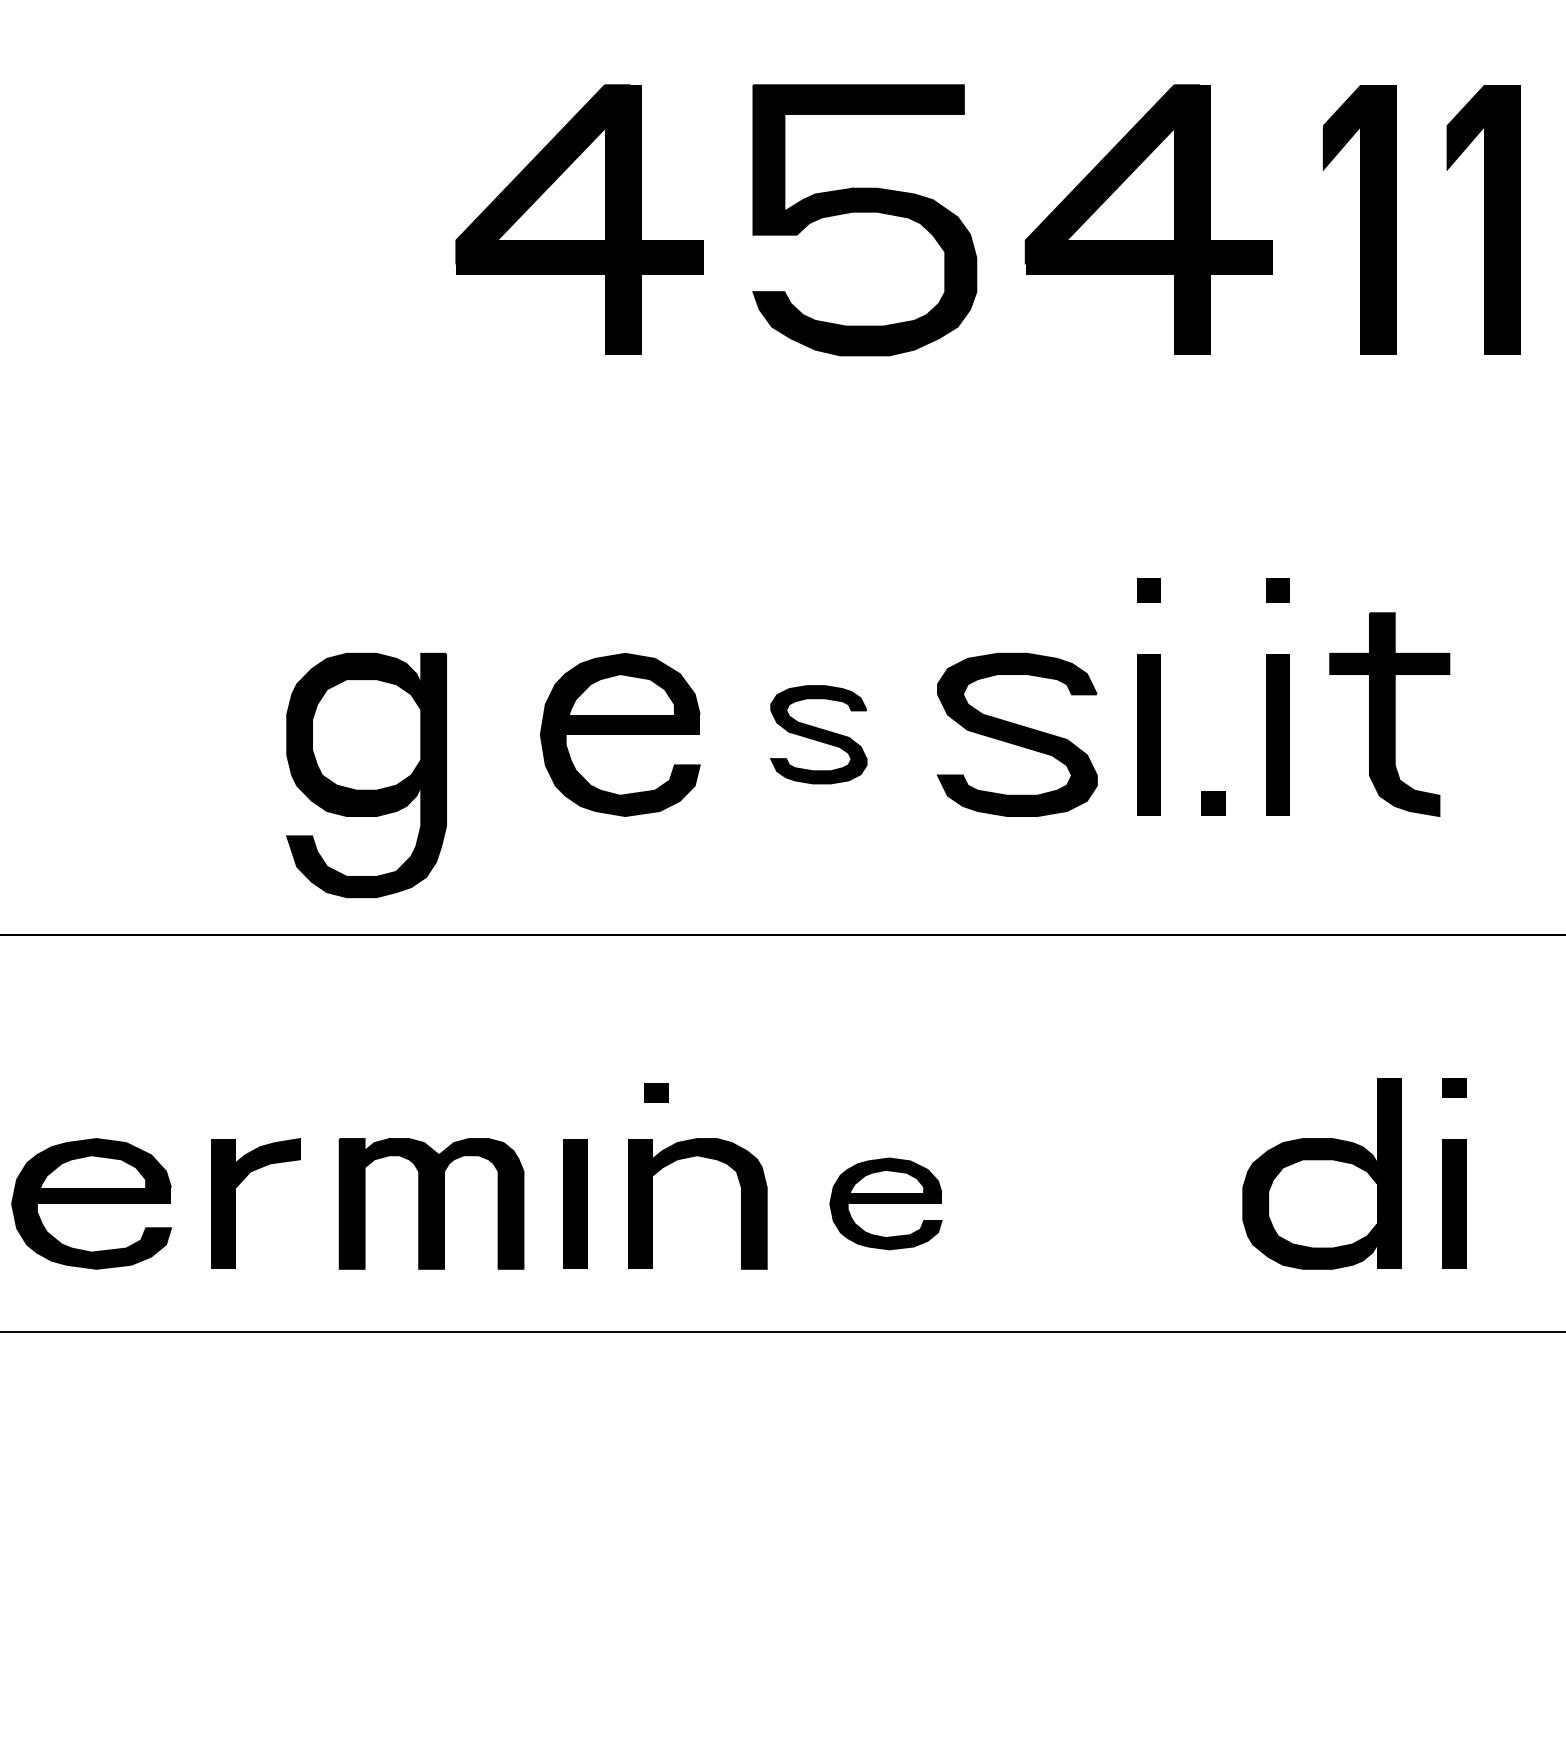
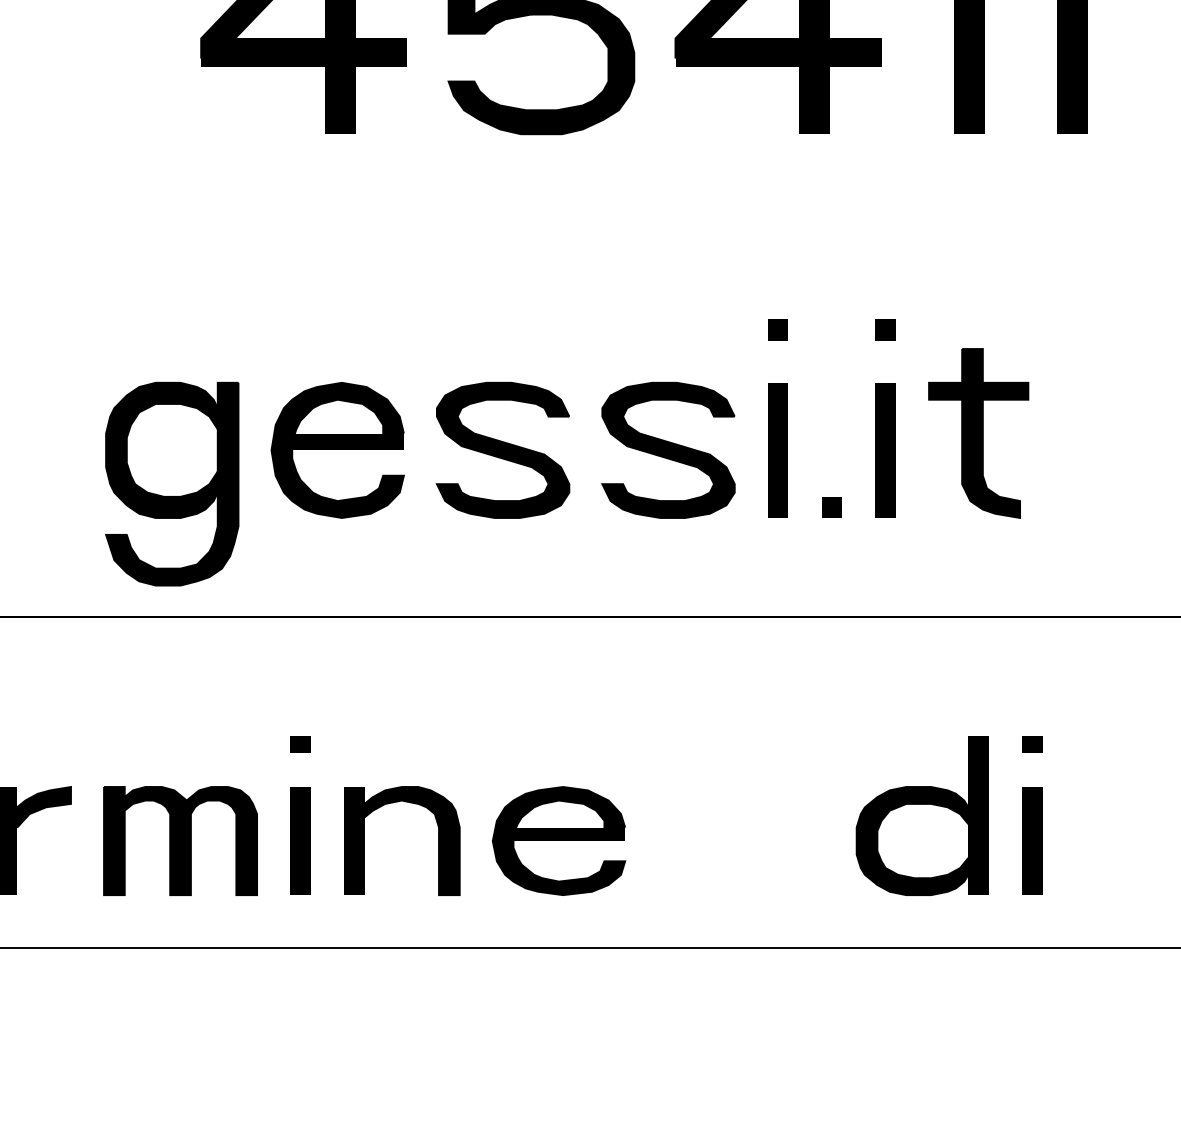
part: (818, 734) -> (502, 450), size x1.67
part: (366, 775) -> (172, 484), moved
part: (656, 1092) -> (300, 744), moved
part: (885, 1203) -> (558, 840), size x1.43

